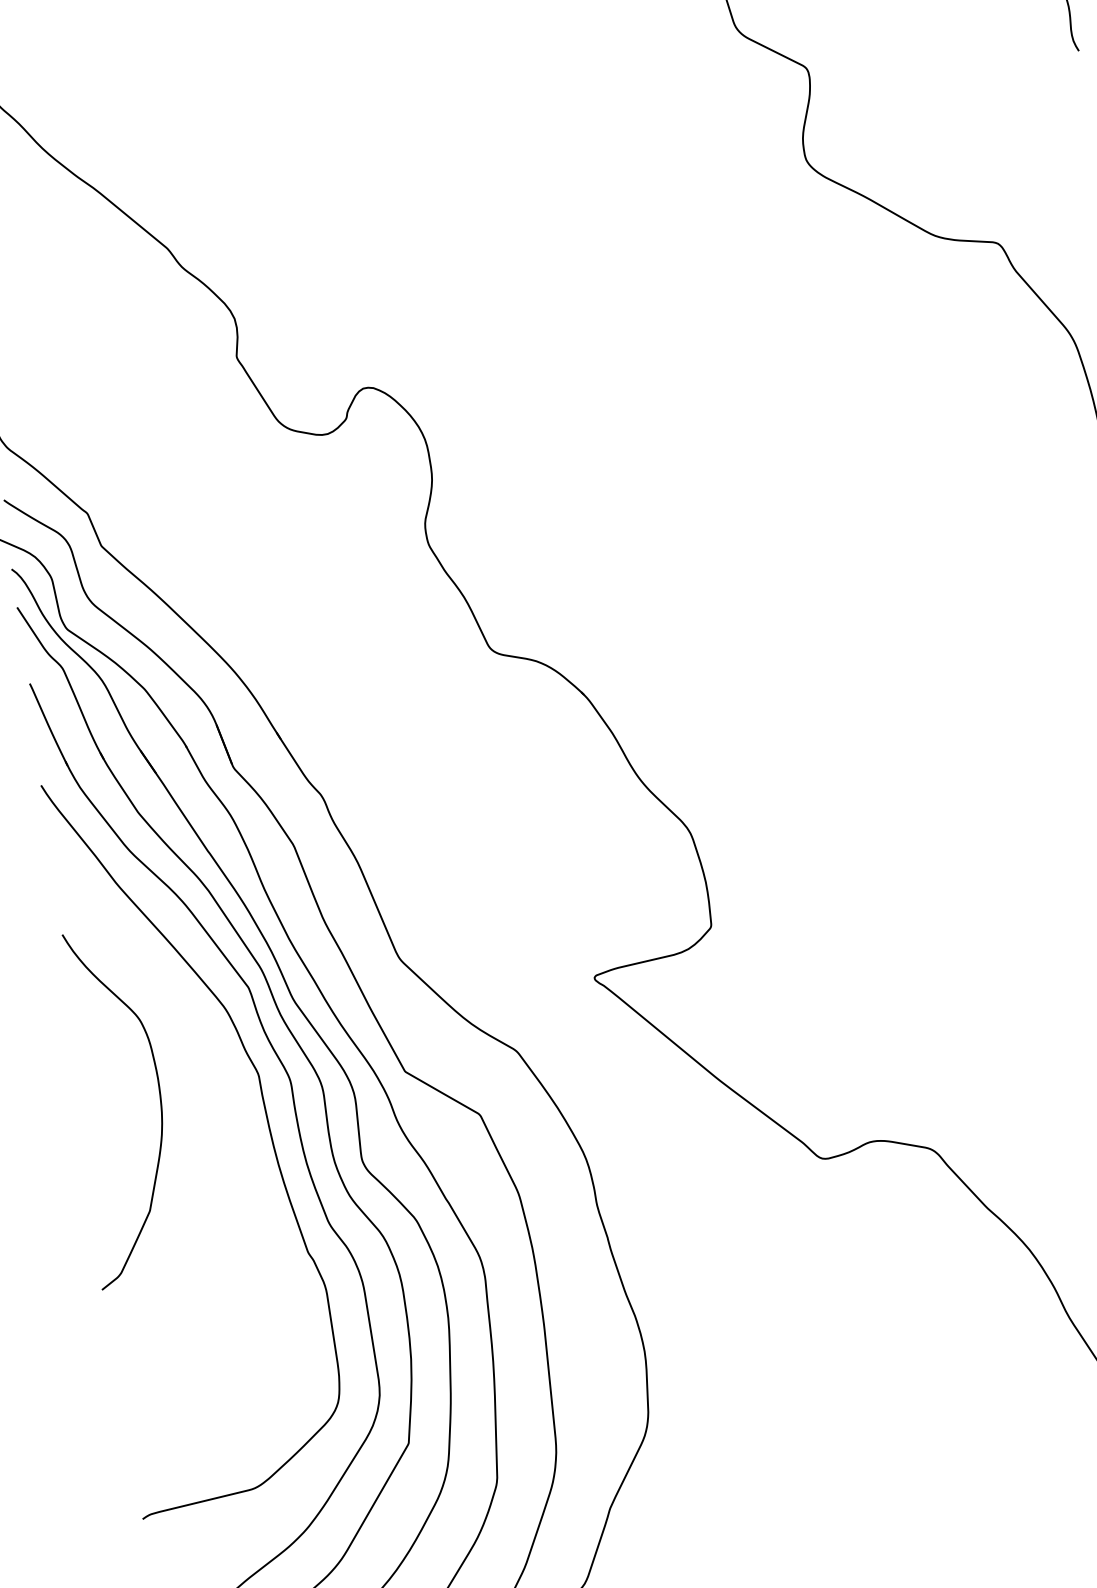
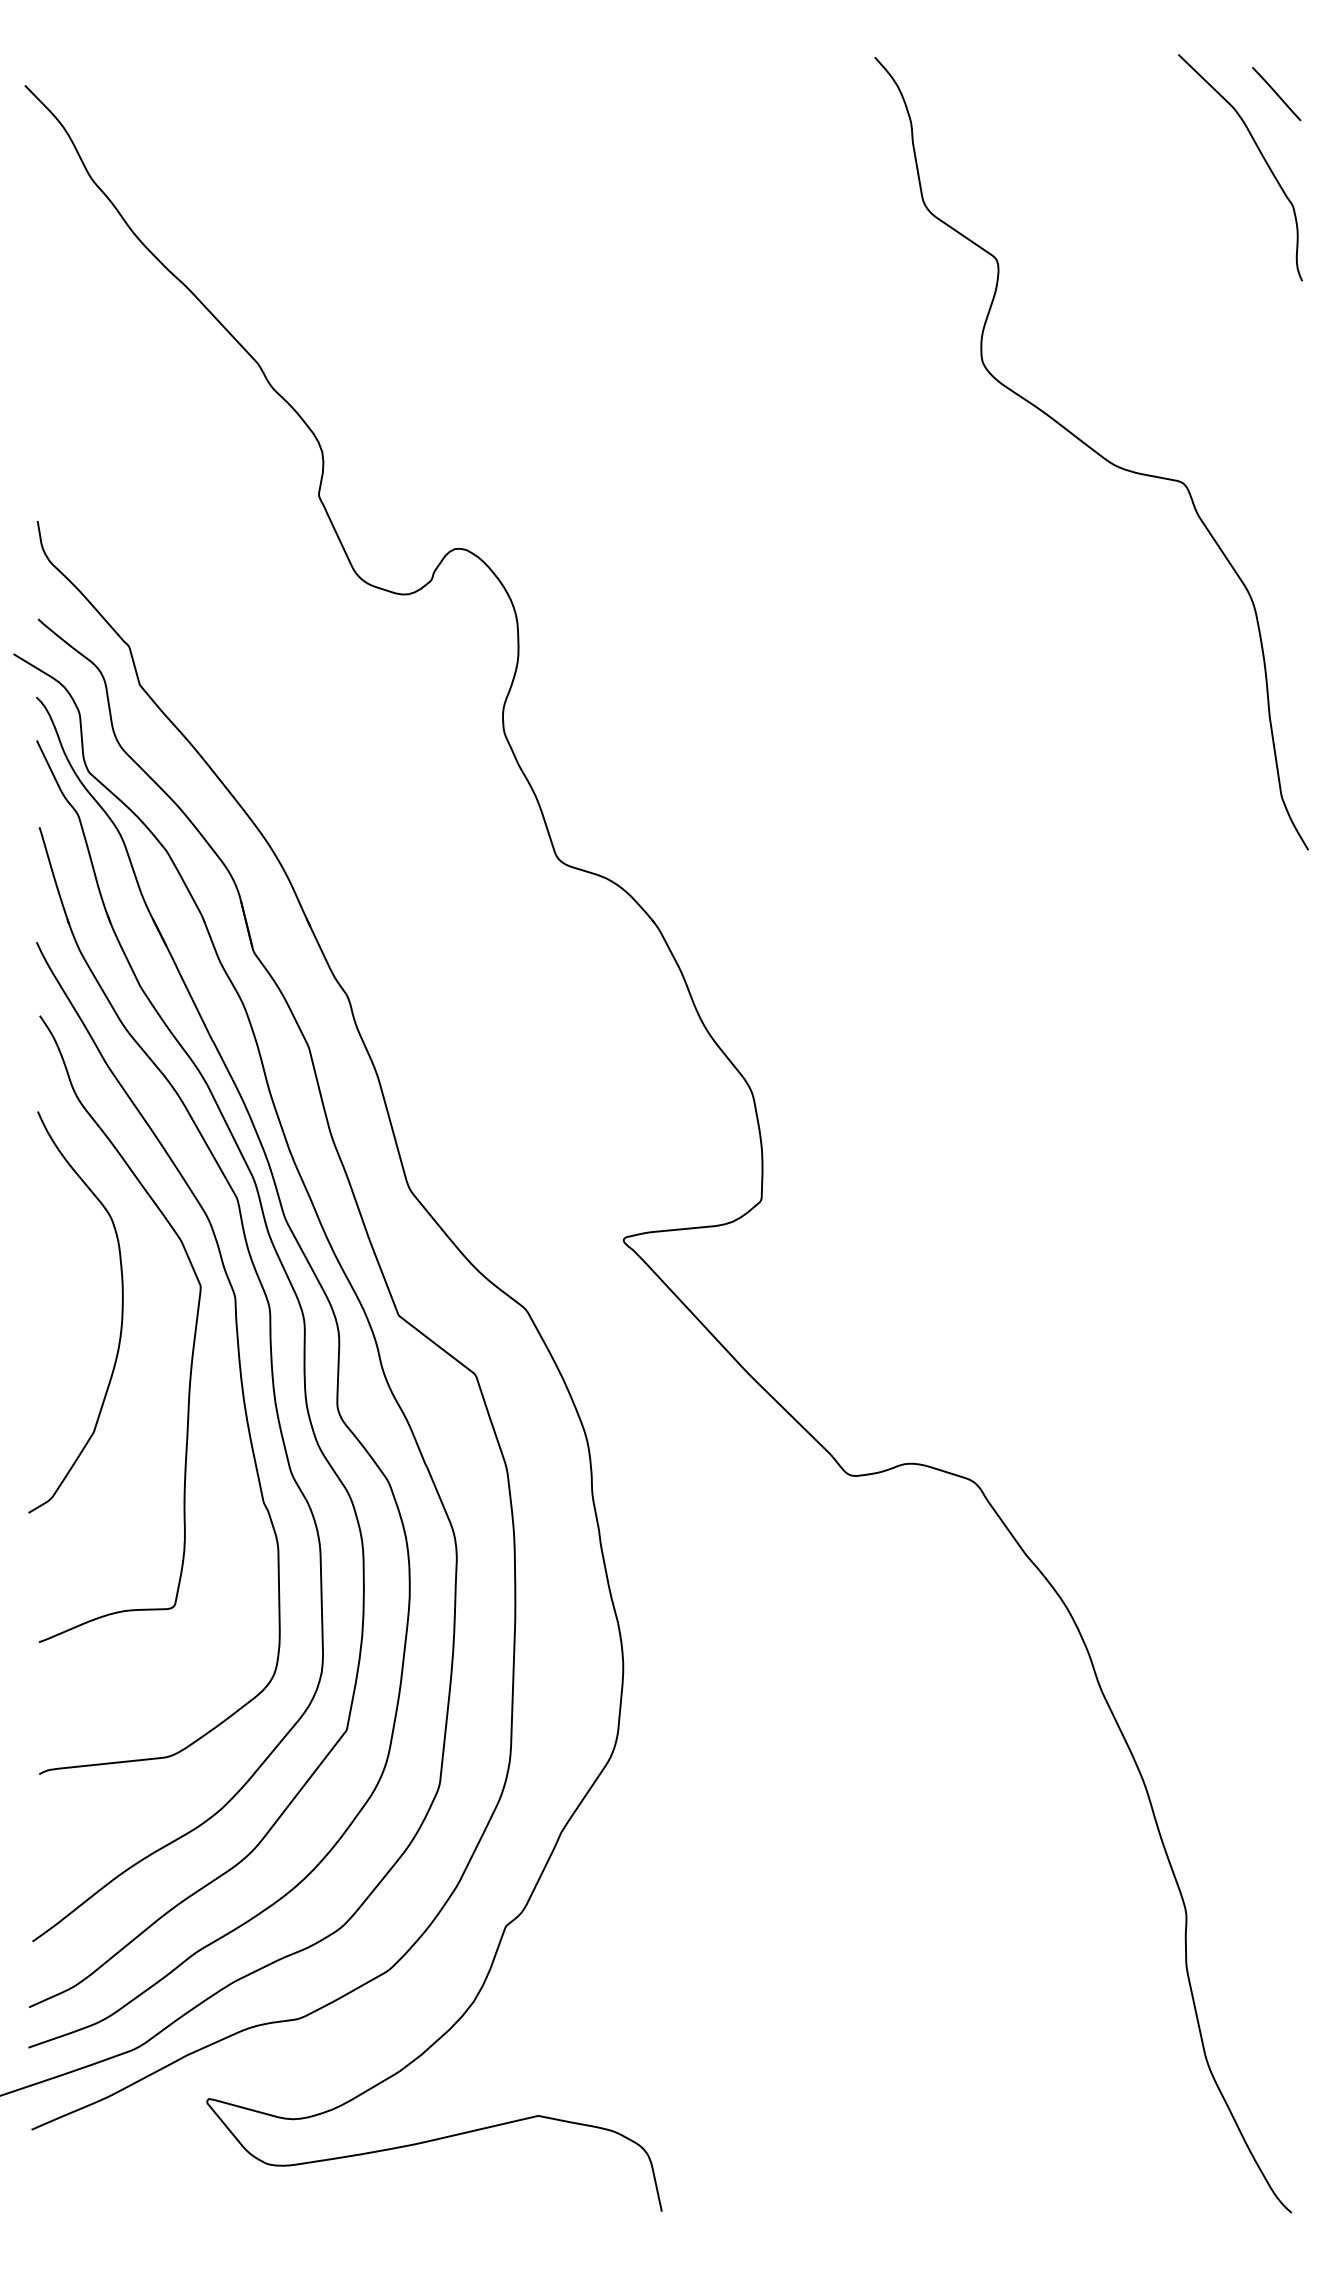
curve: (226, 1116) -> (193, 1338), added

